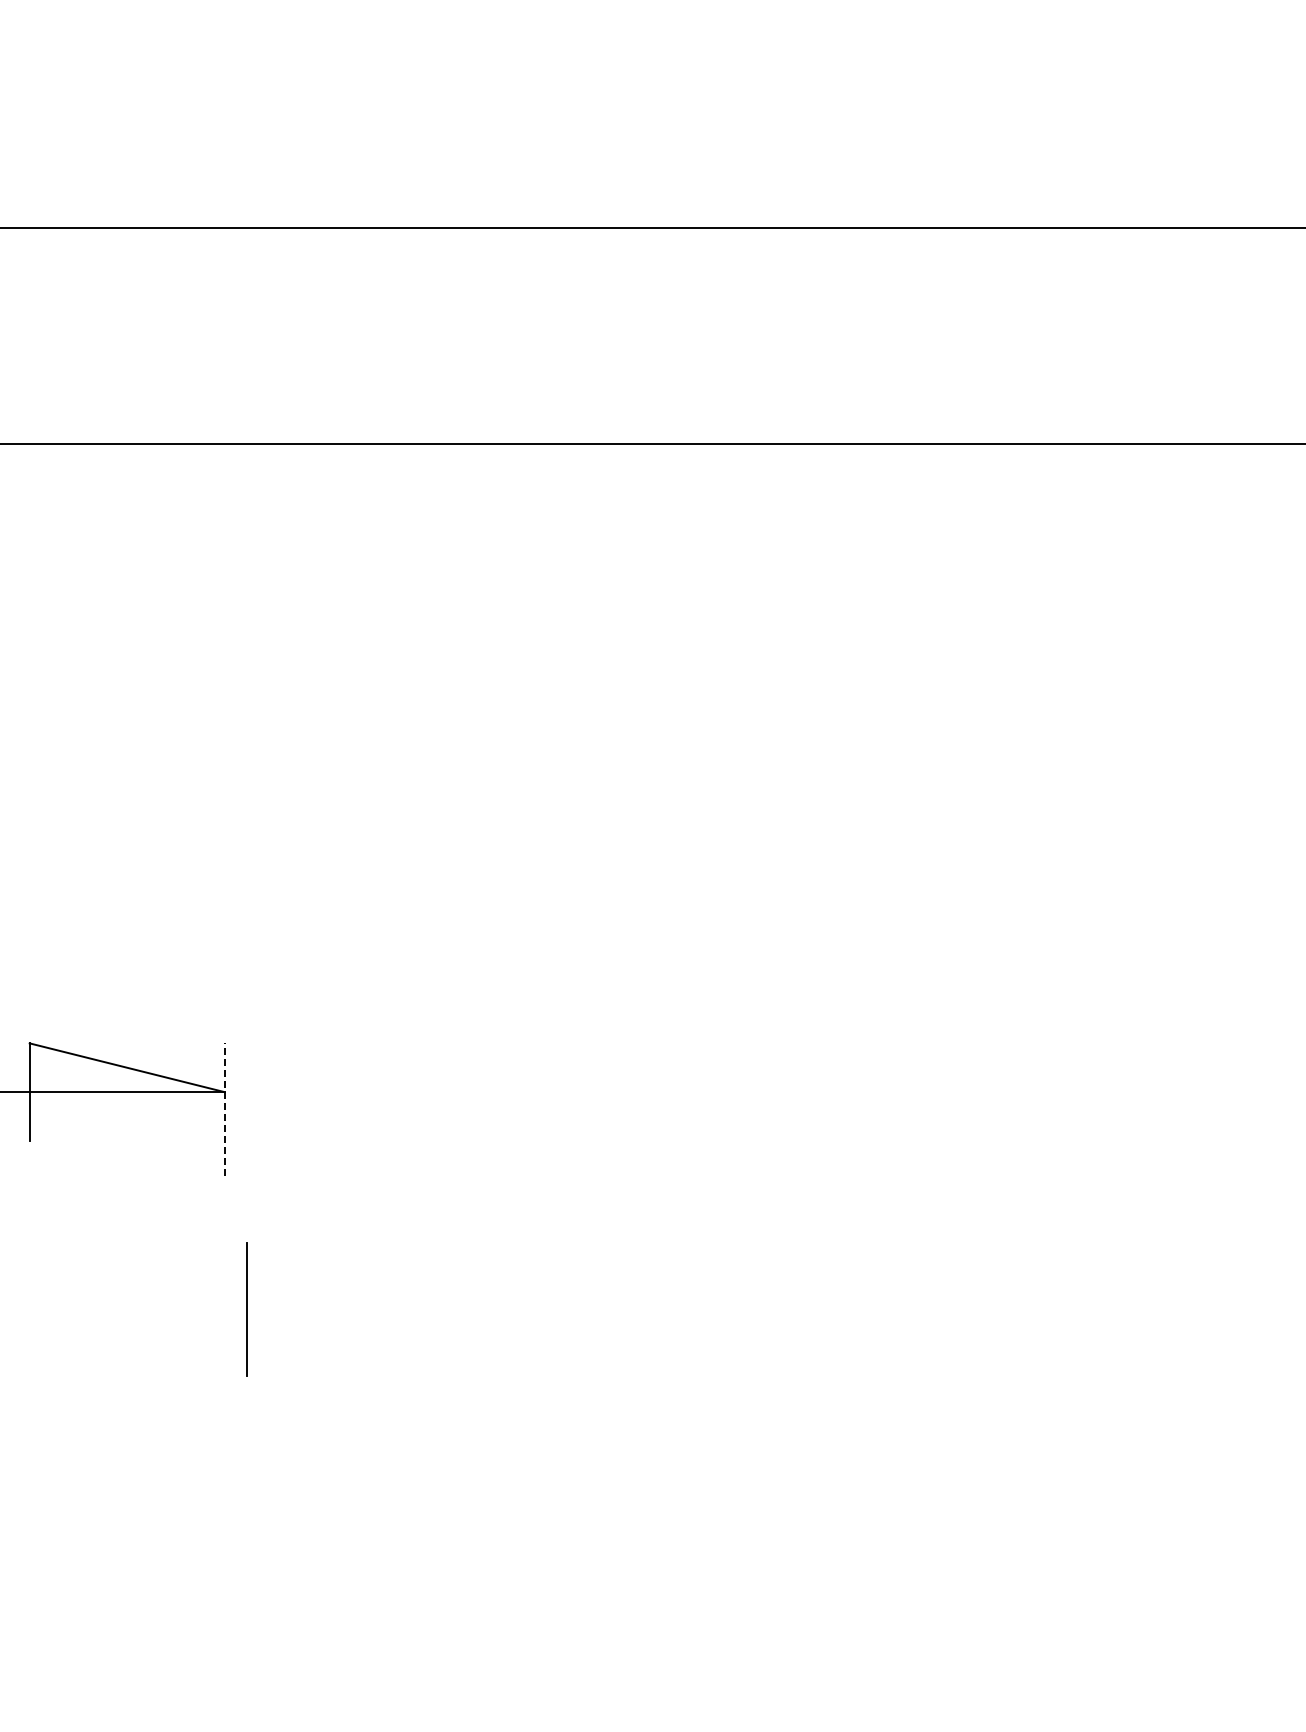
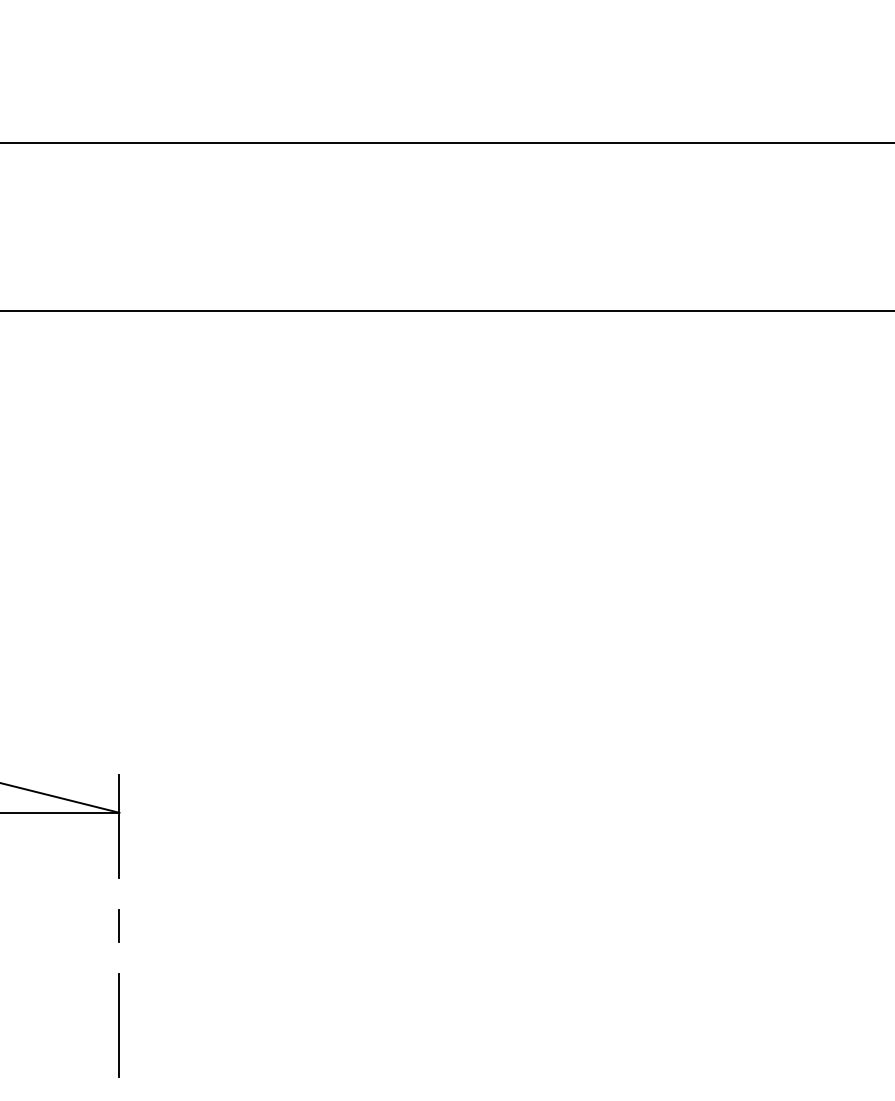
line: (224, 1109) -> (119, 826), dashed -> solid
line: (224, 1237) -> (119, 925), added
line: (246, 1309) -> (119, 1025), moved

